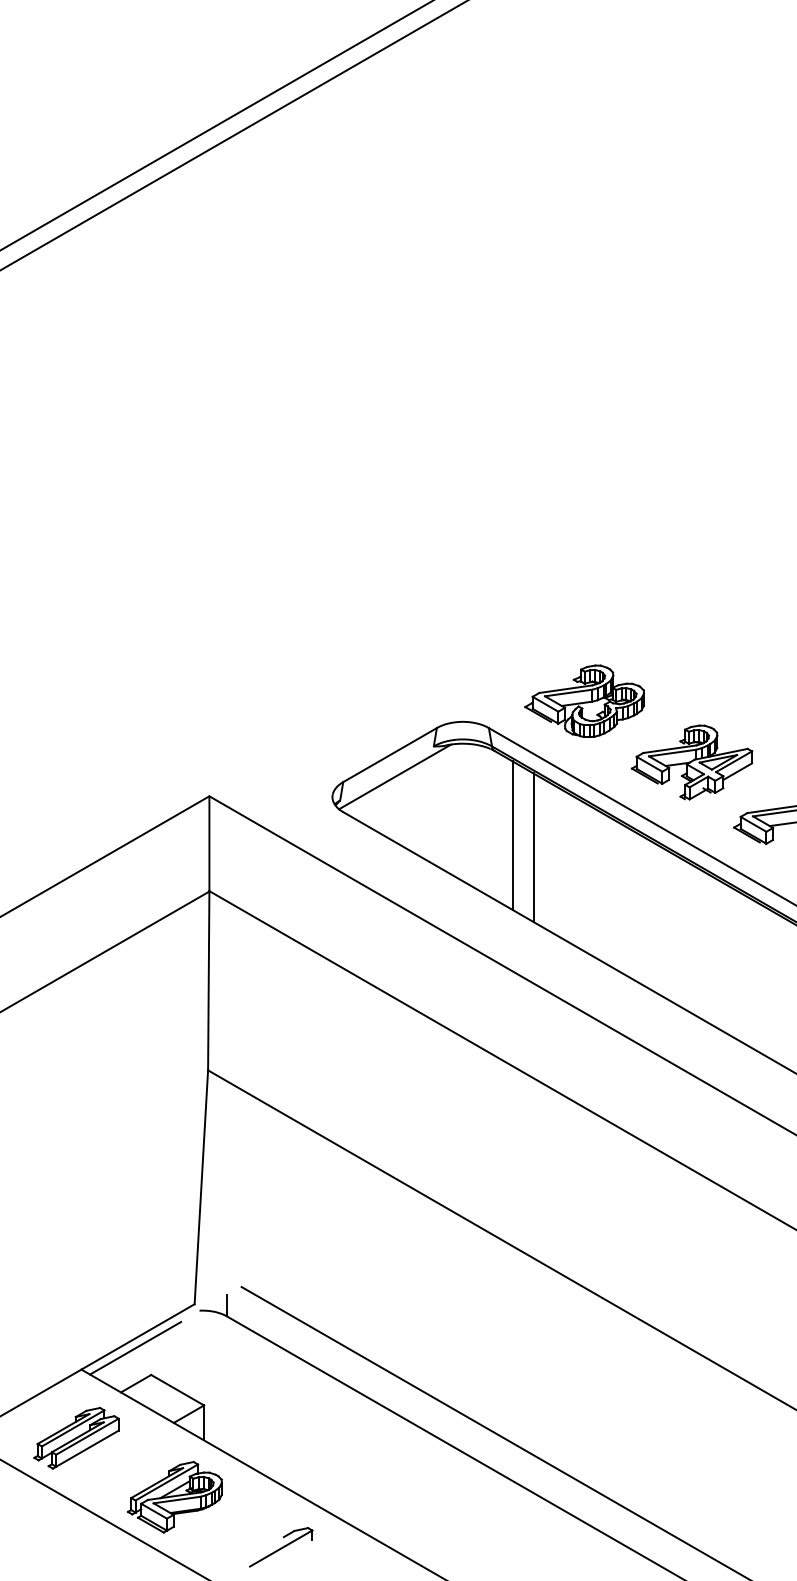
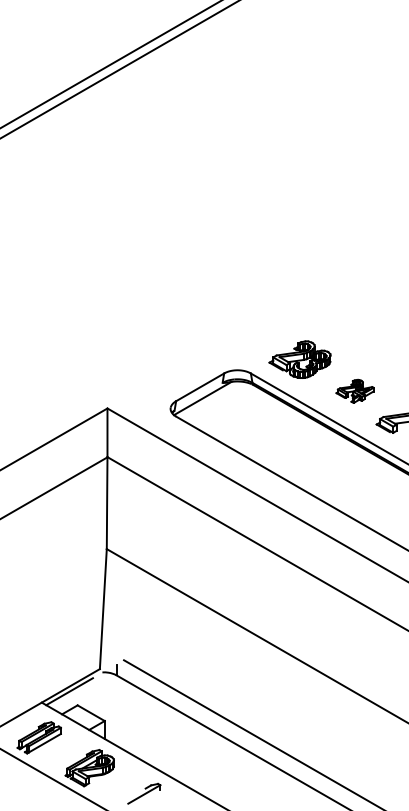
part: (690, 763) -> (354, 391), size x0.6
line: (513, 835) -> (263, 428), removed
line: (532, 847) -> (273, 434), removed

